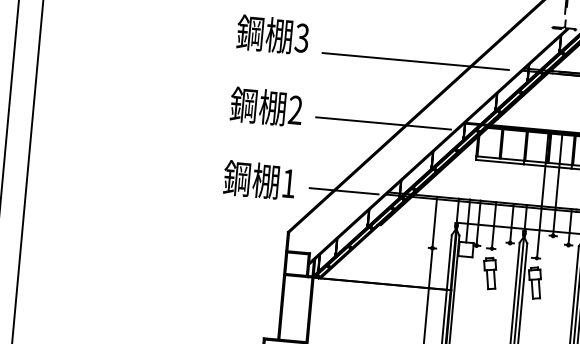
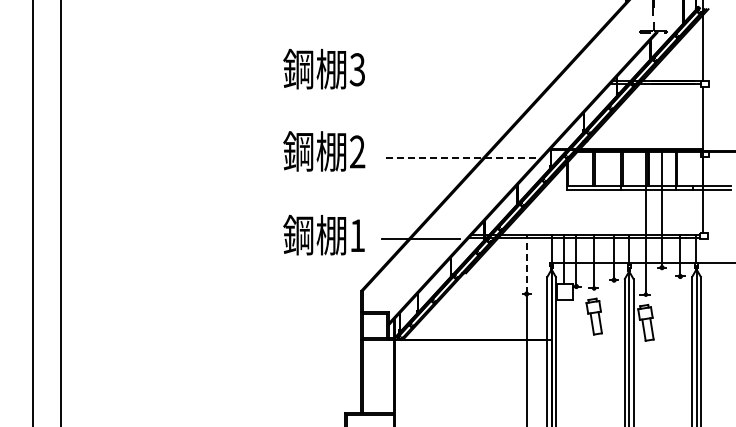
line: (415, 61) -> (488, 84), removed
line: (383, 123) -> (458, 157), solid -> dashed
line: (434, 222) -> (526, 264), solid -> dashed

